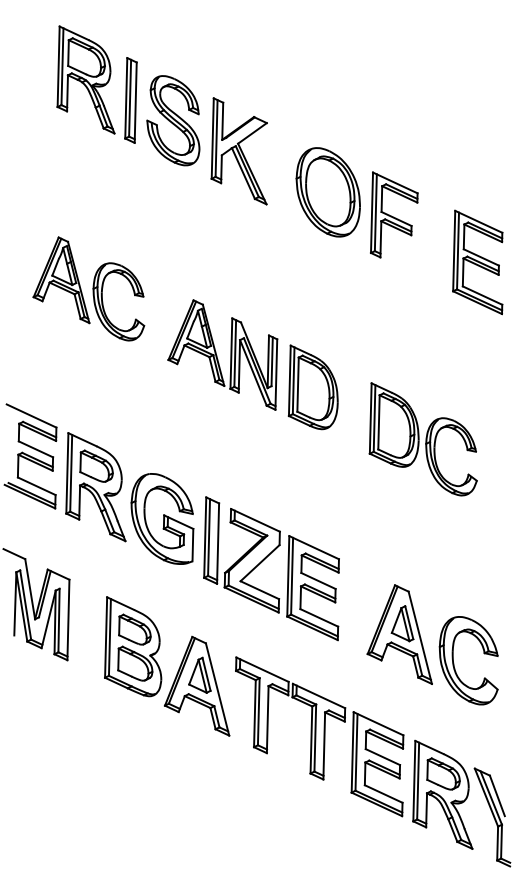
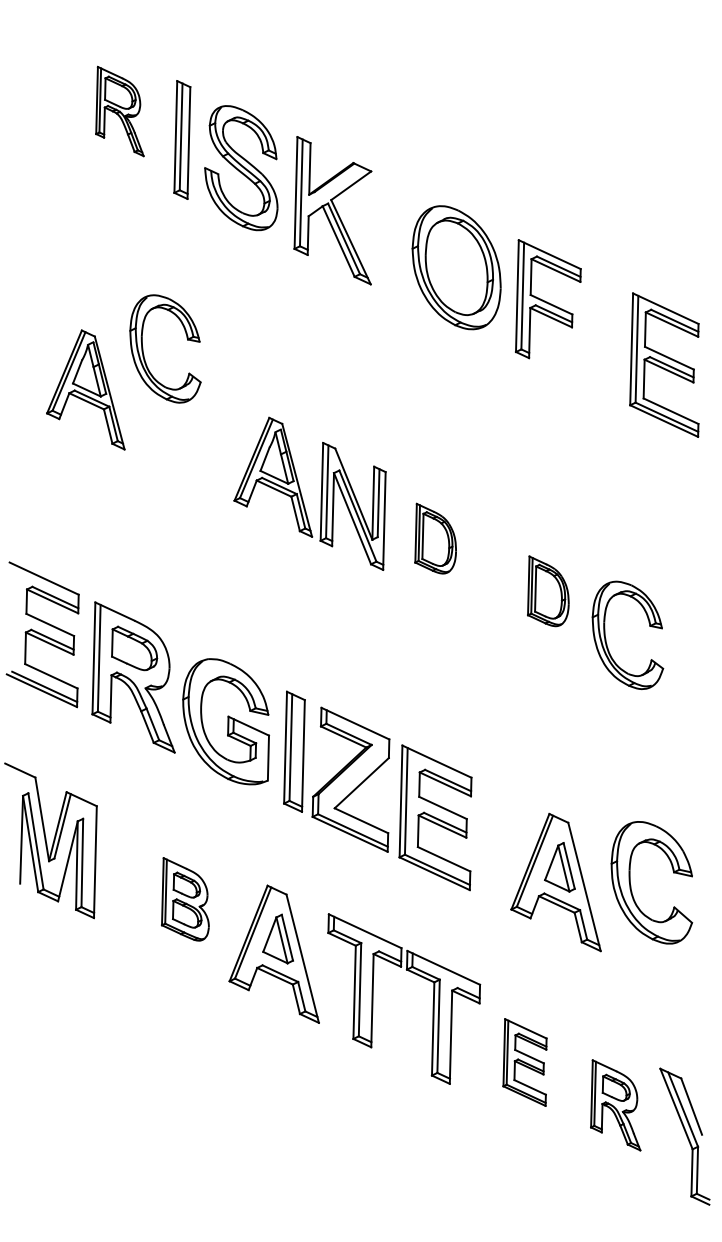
part: (85, 79) -> (119, 111), size x0.6
part: (103, 305) -> (144, 354), moved
part: (313, 387) -> (435, 538), size x0.6
part: (394, 425) -> (548, 591), size x0.6
part: (133, 646) -> (185, 899), size x0.6
part: (454, 662) -> (631, 885), moved
part: (377, 764) -> (524, 1062), size x0.6
part: (442, 795) -> (615, 1105), size x0.6

